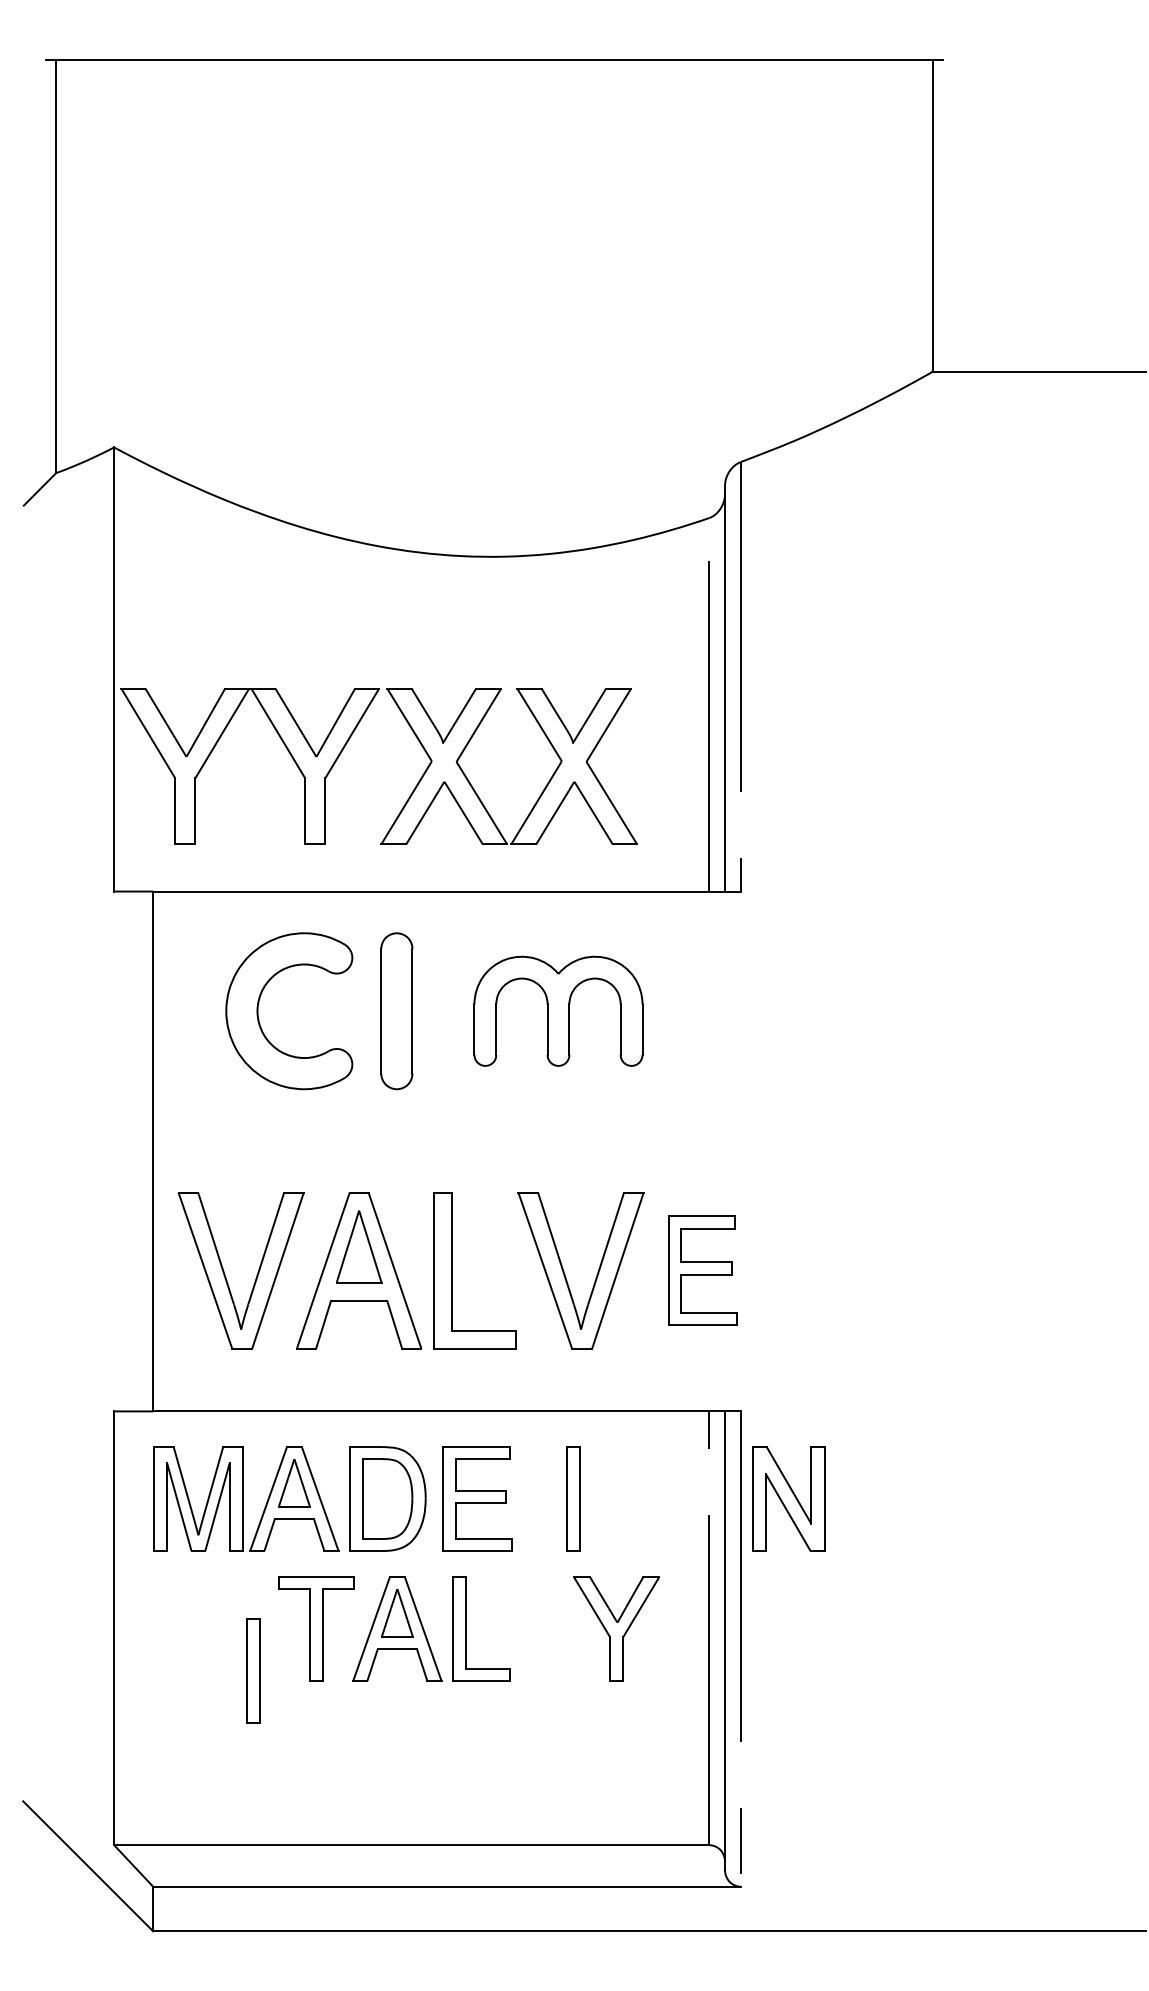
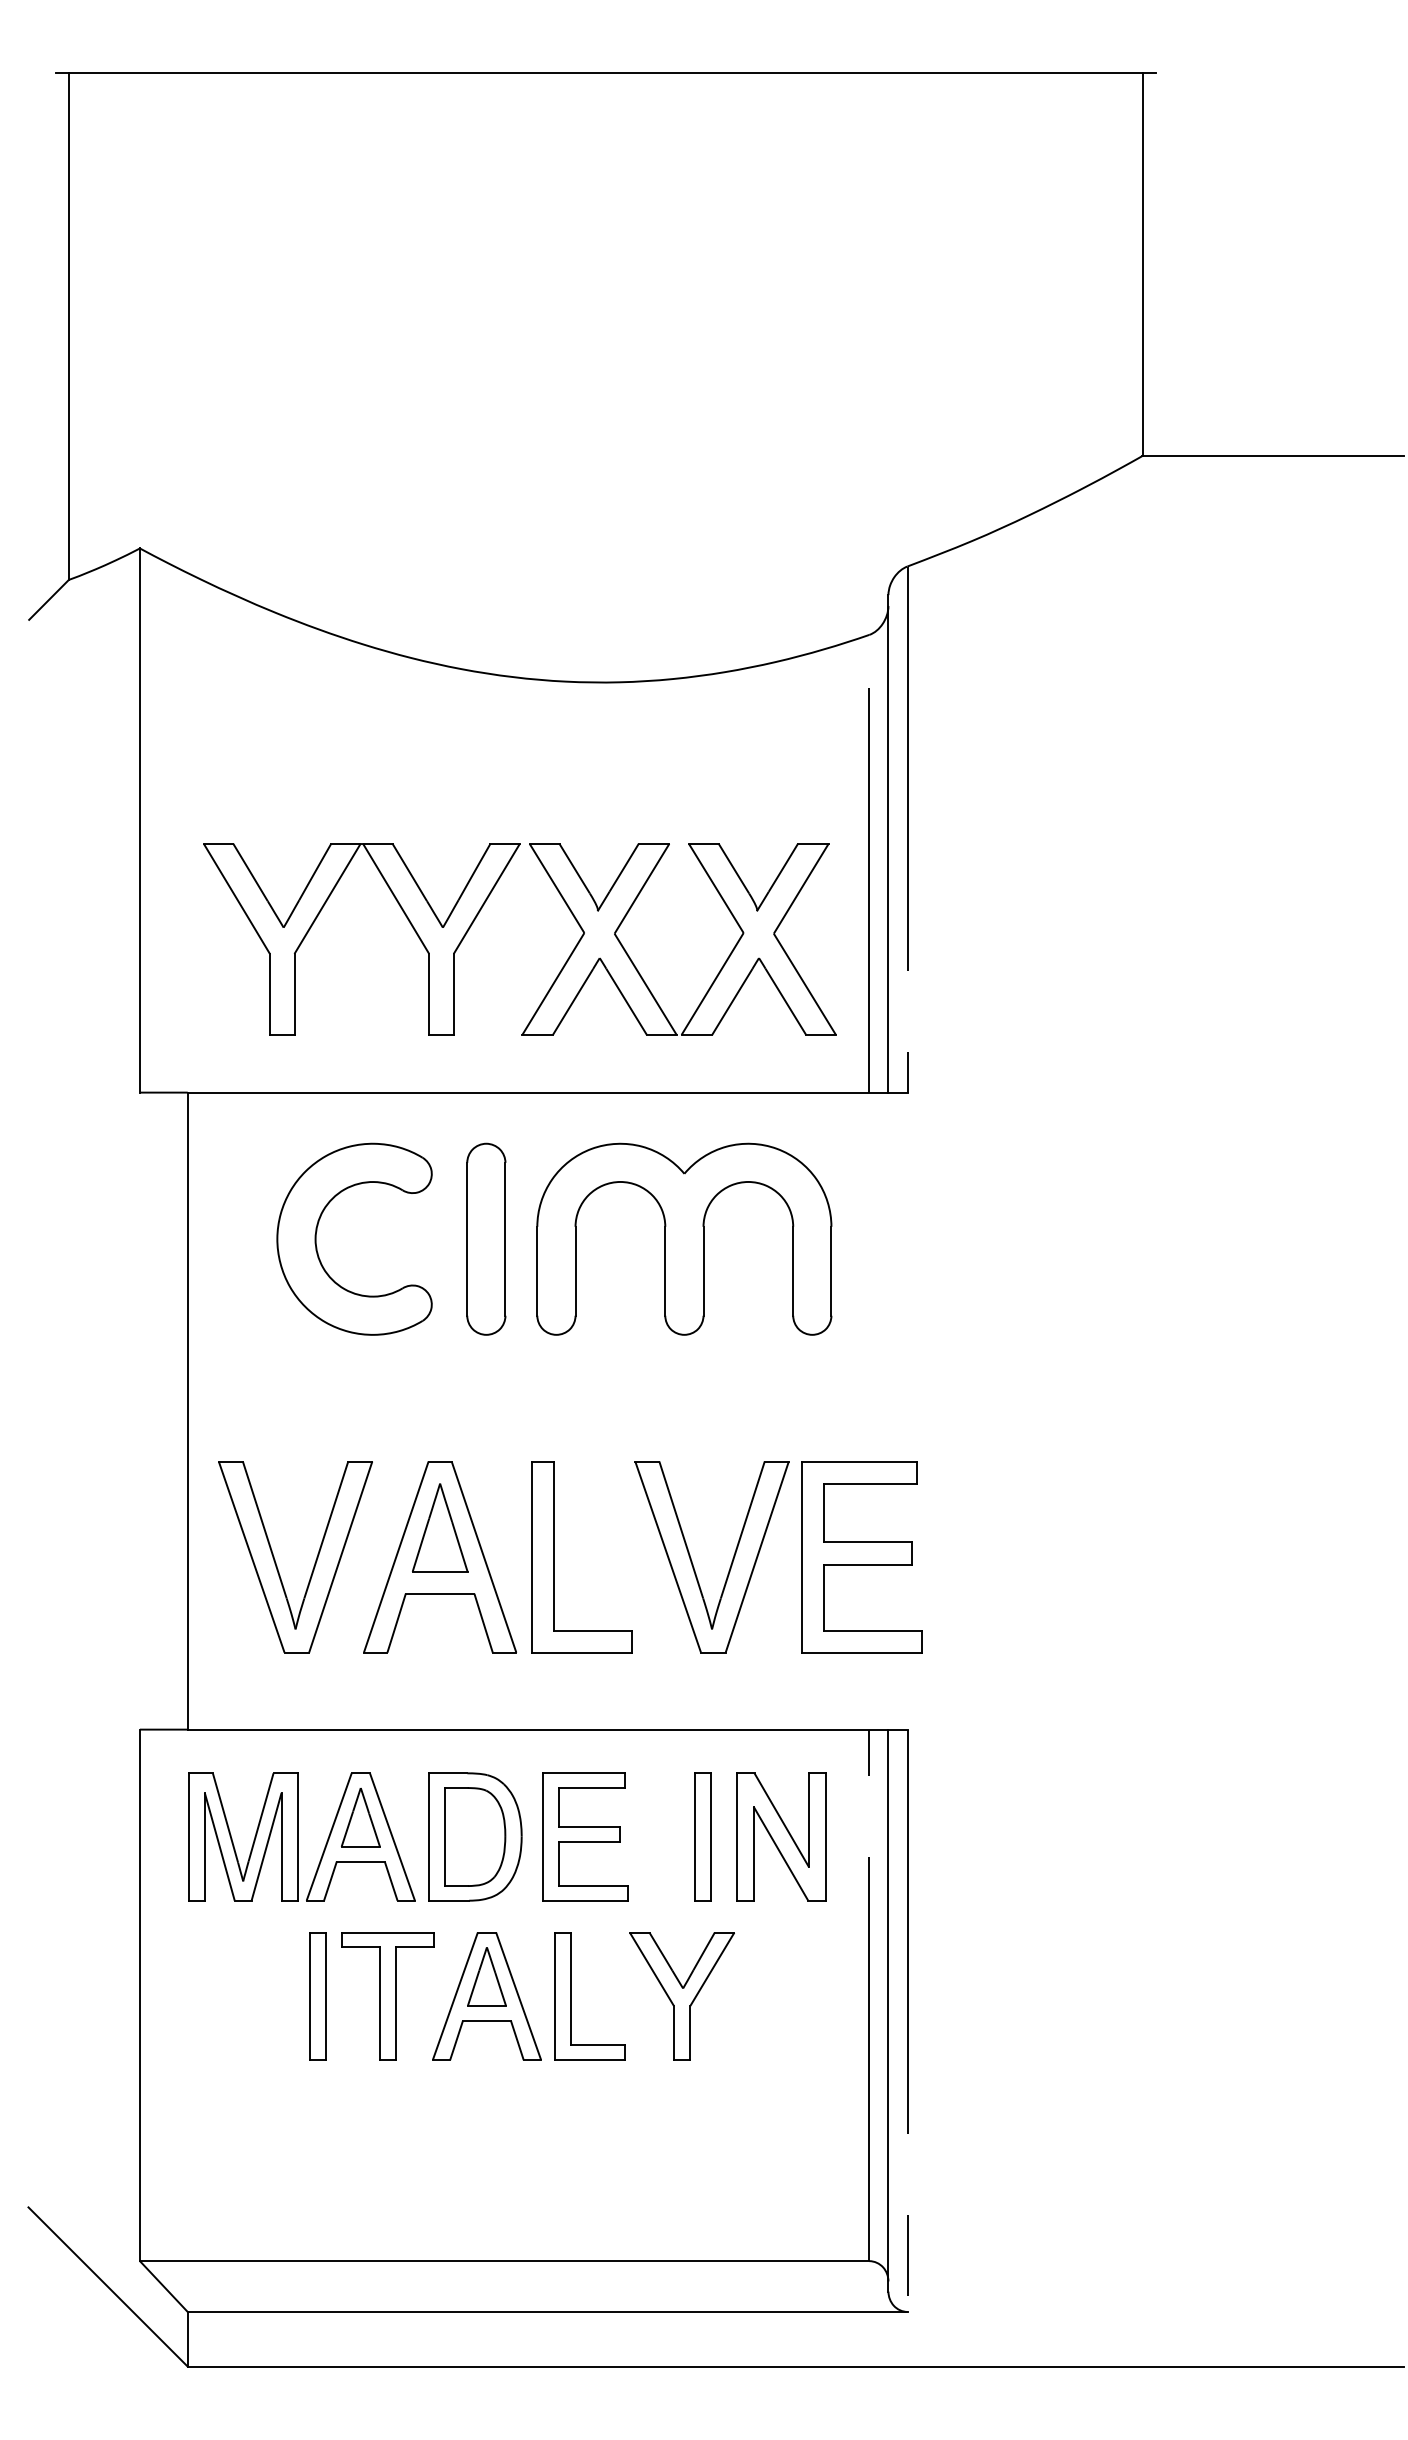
part: (346, 745) -> (479, 913), moved
part: (558, 1011) -> (684, 1239), size x1.43
part: (702, 1270) -> (860, 1556), size x1.43
part: (788, 1498) -> (781, 1836), moved
part: (616, 1628) -> (681, 1995), moved
part: (253, 1670) -> (318, 1995), moved

